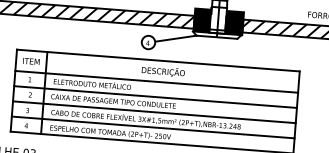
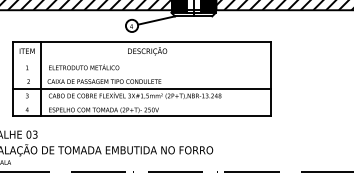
line: (157, 81) -> (142, 60), removed
line: (155, 96) -> (142, 74), removed
line: (153, 127) -> (142, 102), removed

